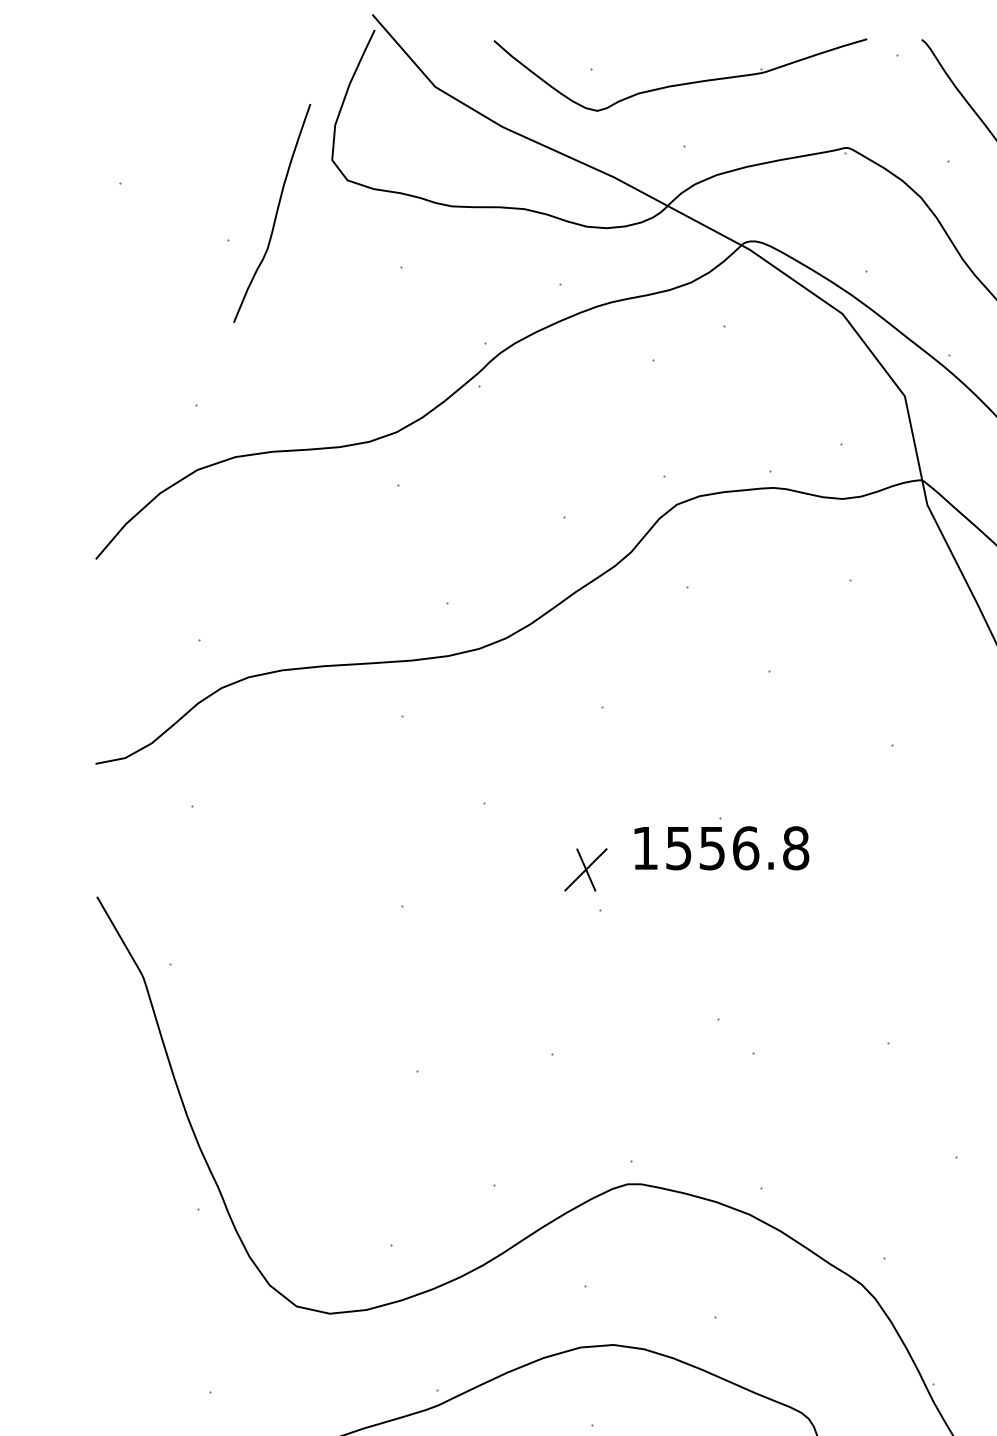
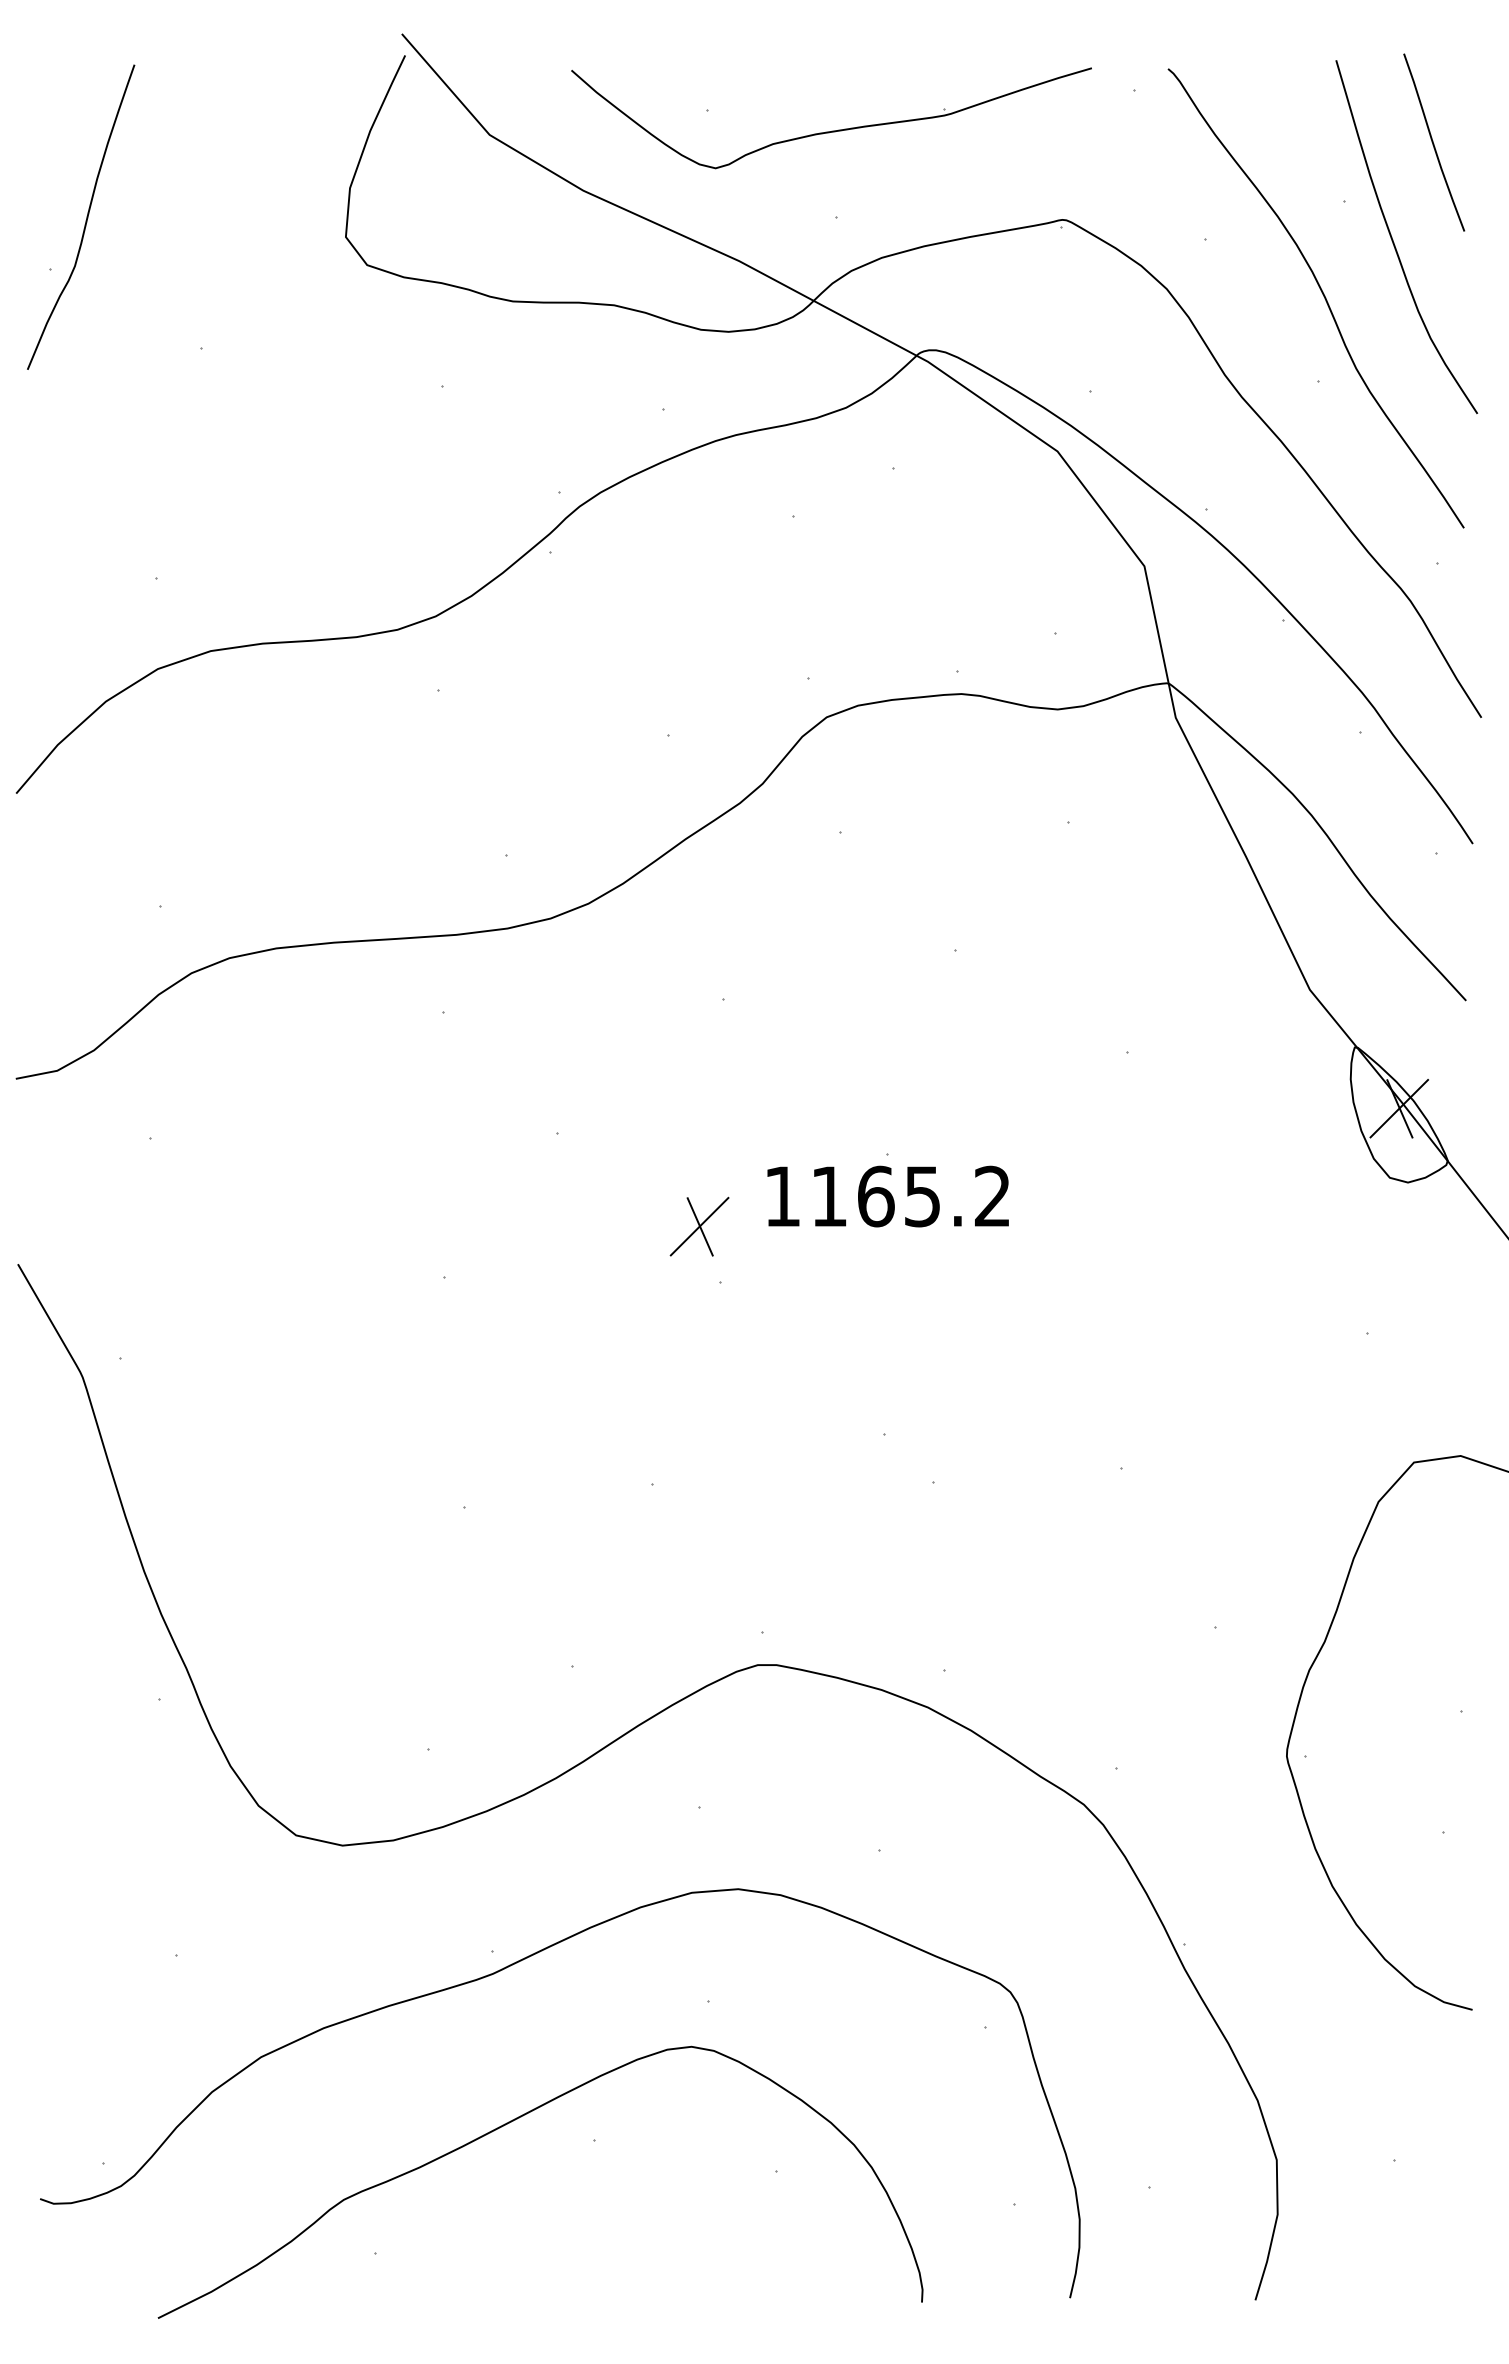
curve: (276, 212) -> (86, 216), moved
text: (737, 848) -> (911, 1196), 1556.8 -> 1165.2

